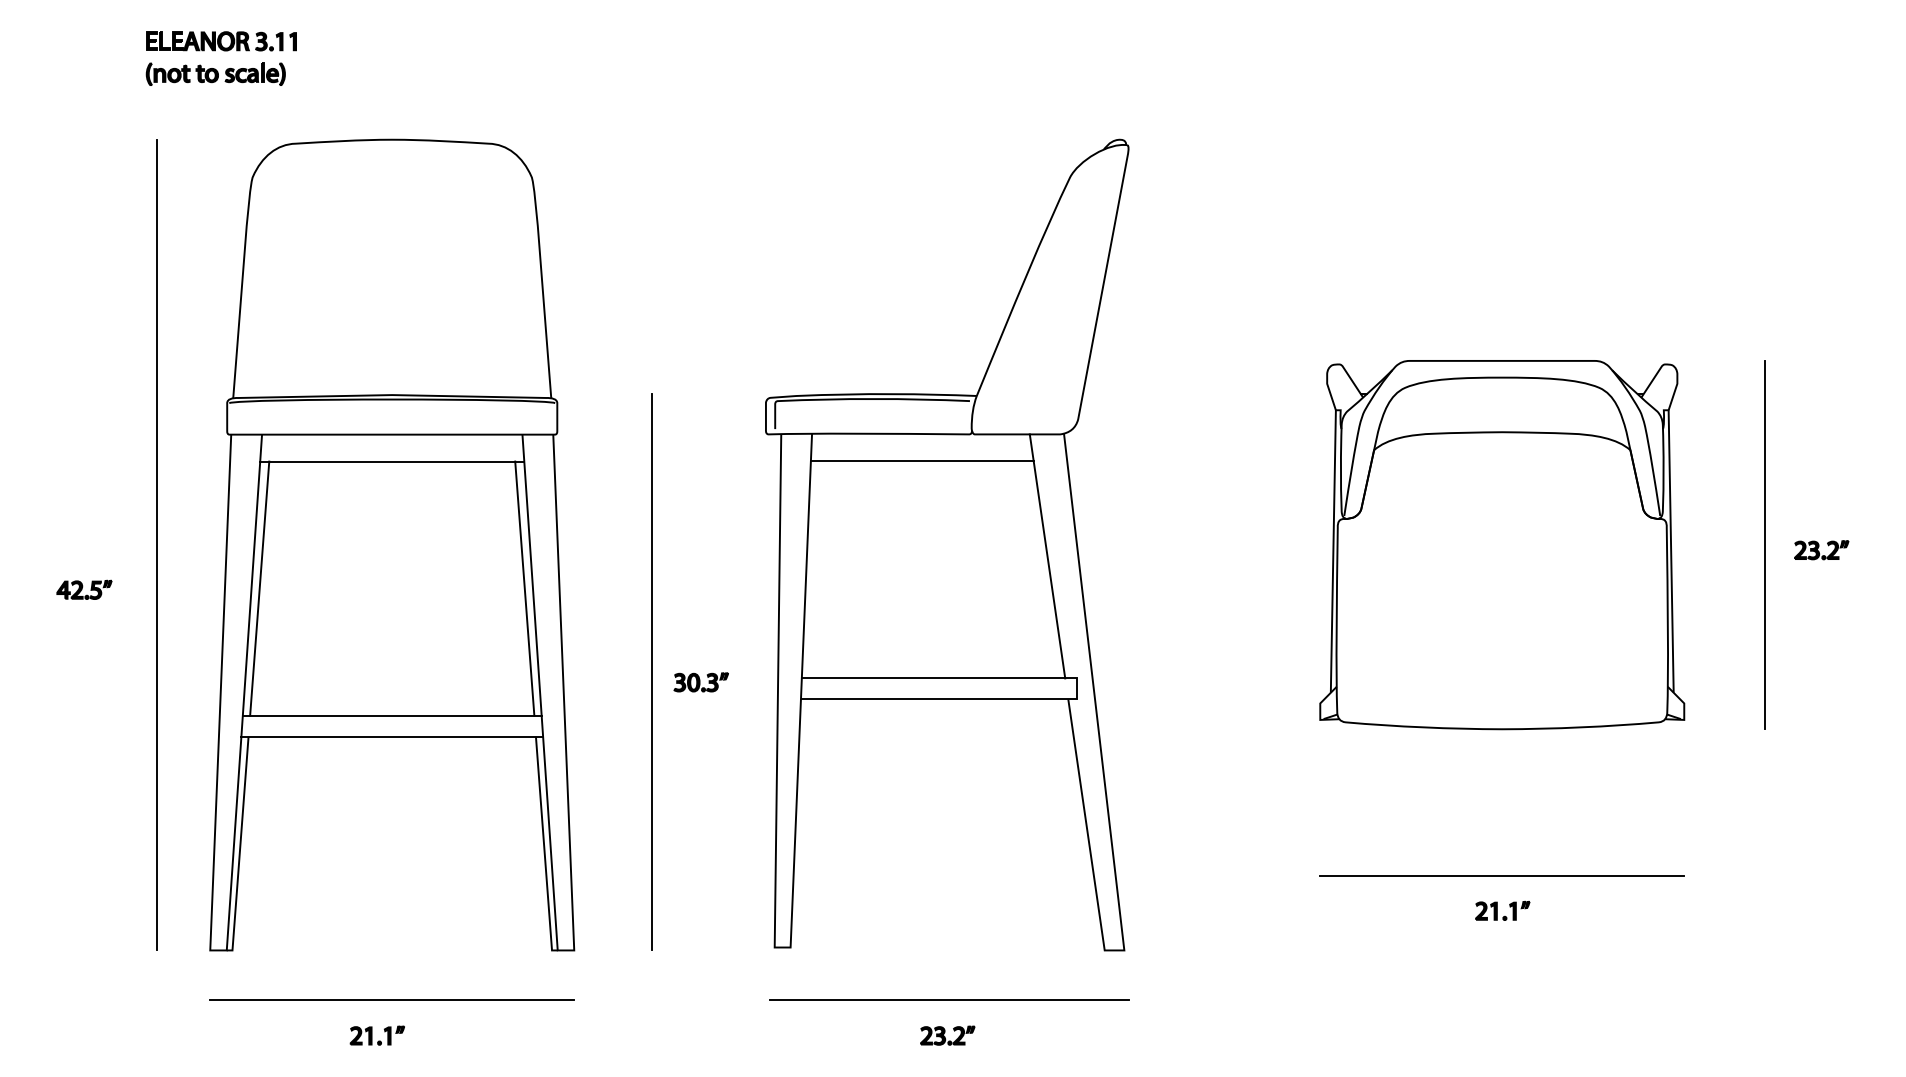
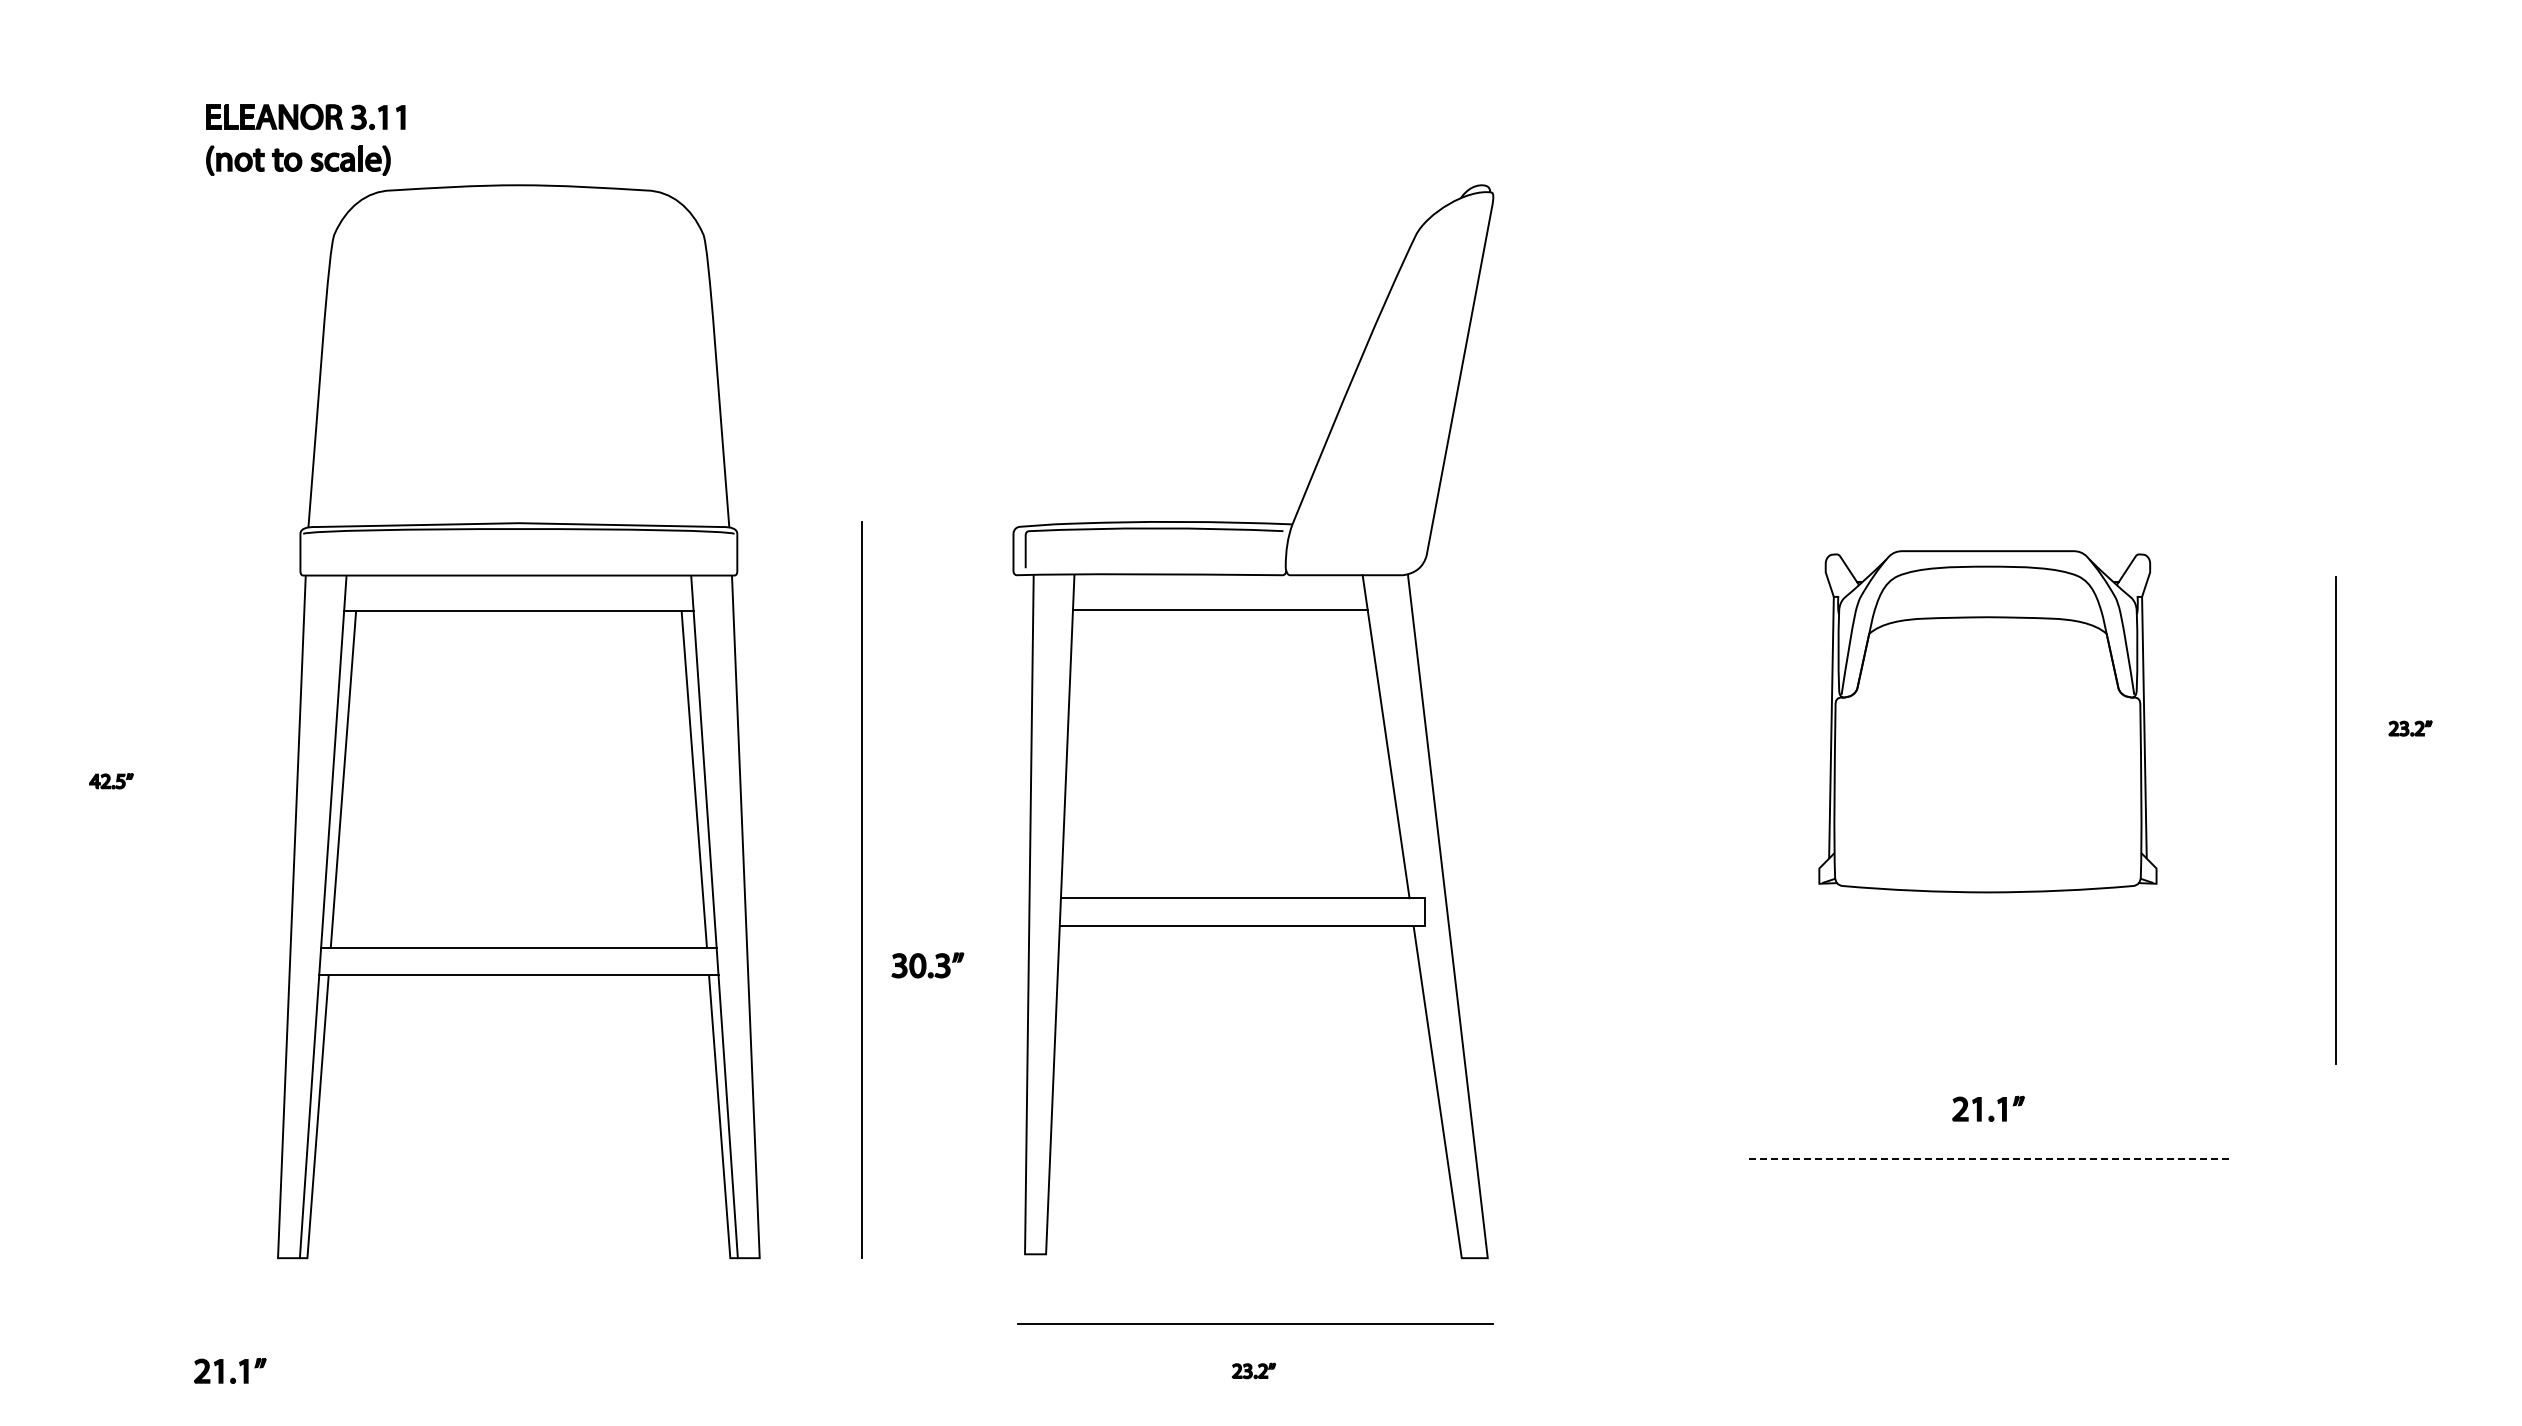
part: (222, 50) -> (307, 129), moved
line: (156, 544) -> (207, 721), removed
part: (1501, 544) -> (1987, 721), size x0.7
line: (1764, 544) -> (2335, 820), moved
part: (1821, 550) -> (2410, 728), size x0.6
part: (84, 590) -> (111, 781), size x0.6
part: (701, 682) -> (927, 965), moved
line: (1501, 875) -> (1987, 1159), solid -> dashed
part: (1497, 910) -> (1981, 1108), moved
line: (391, 1000) -> (518, 1324), removed
part: (372, 1035) -> (223, 1370), moved
part: (947, 1035) -> (1253, 1370), size x0.6

